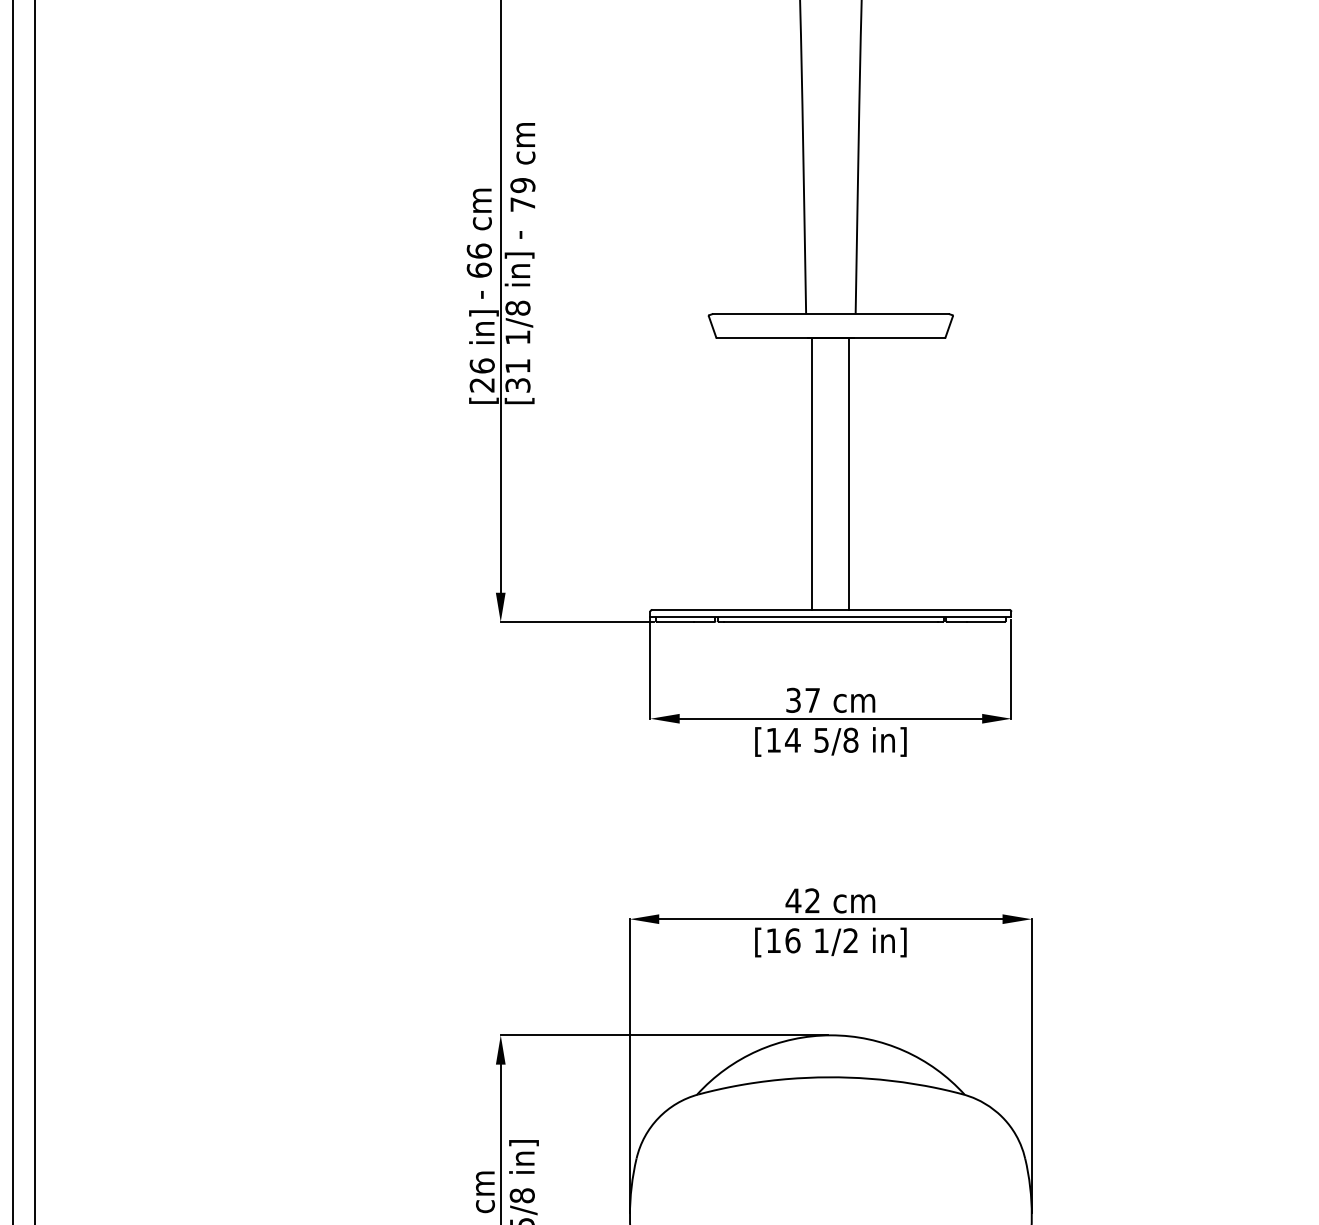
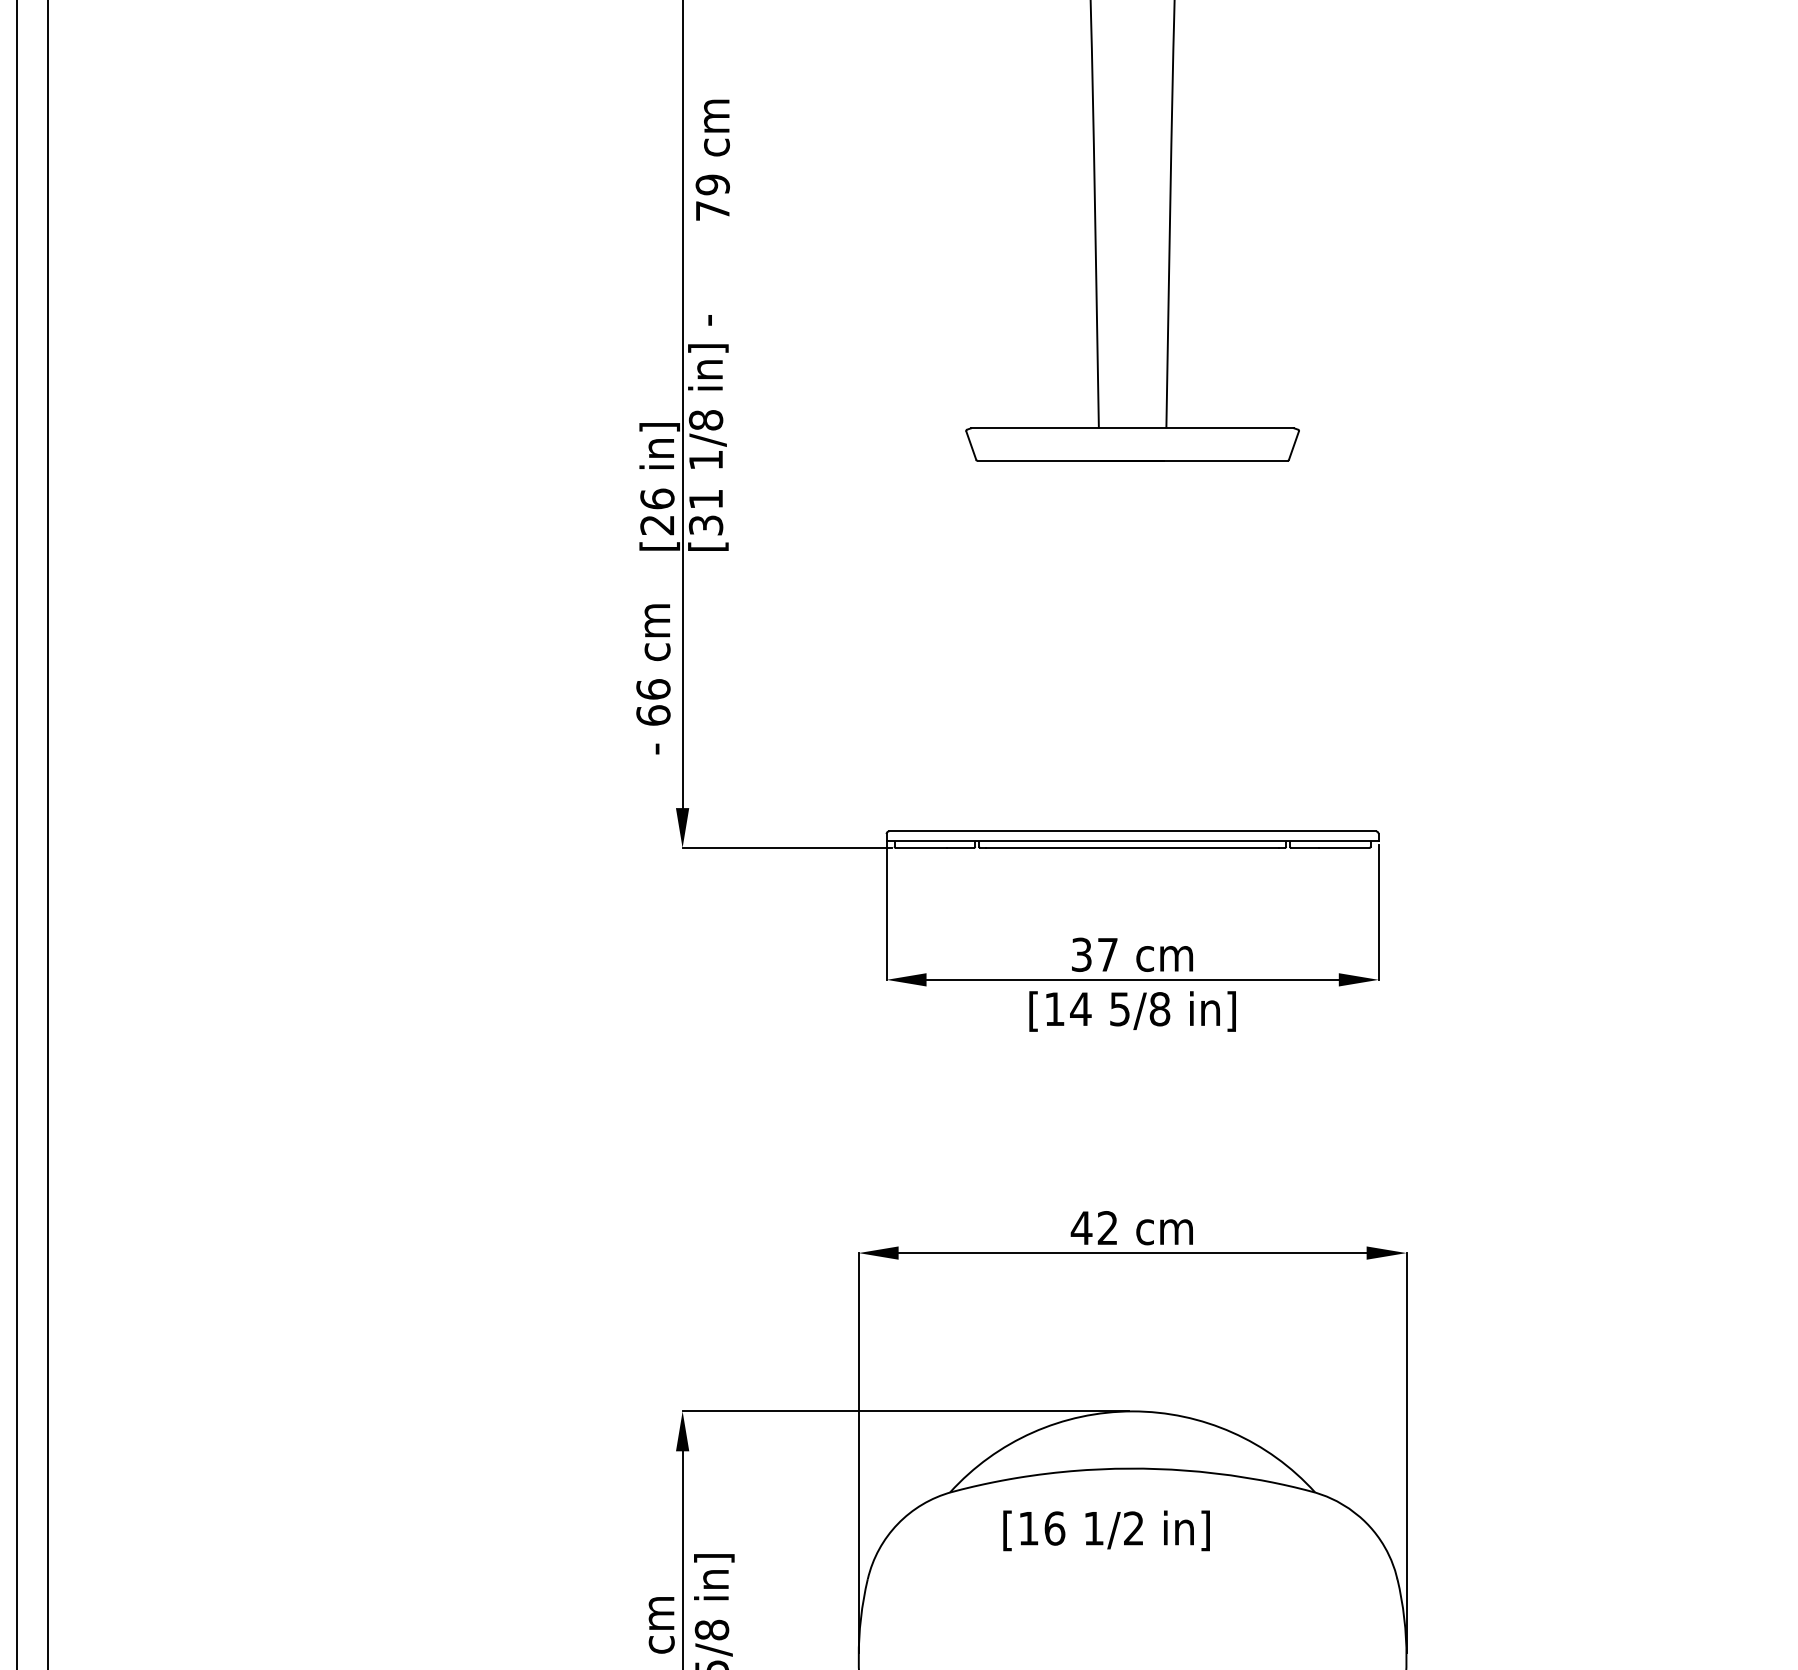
text: (522, 166) -> (712, 159), moved
text: (479, 243) -> (653, 679), moved
line: (812, 473) -> (1107, 645), removed
line: (849, 473) -> (1157, 645), removed
text: (830, 942) -> (1106, 1530), moved

